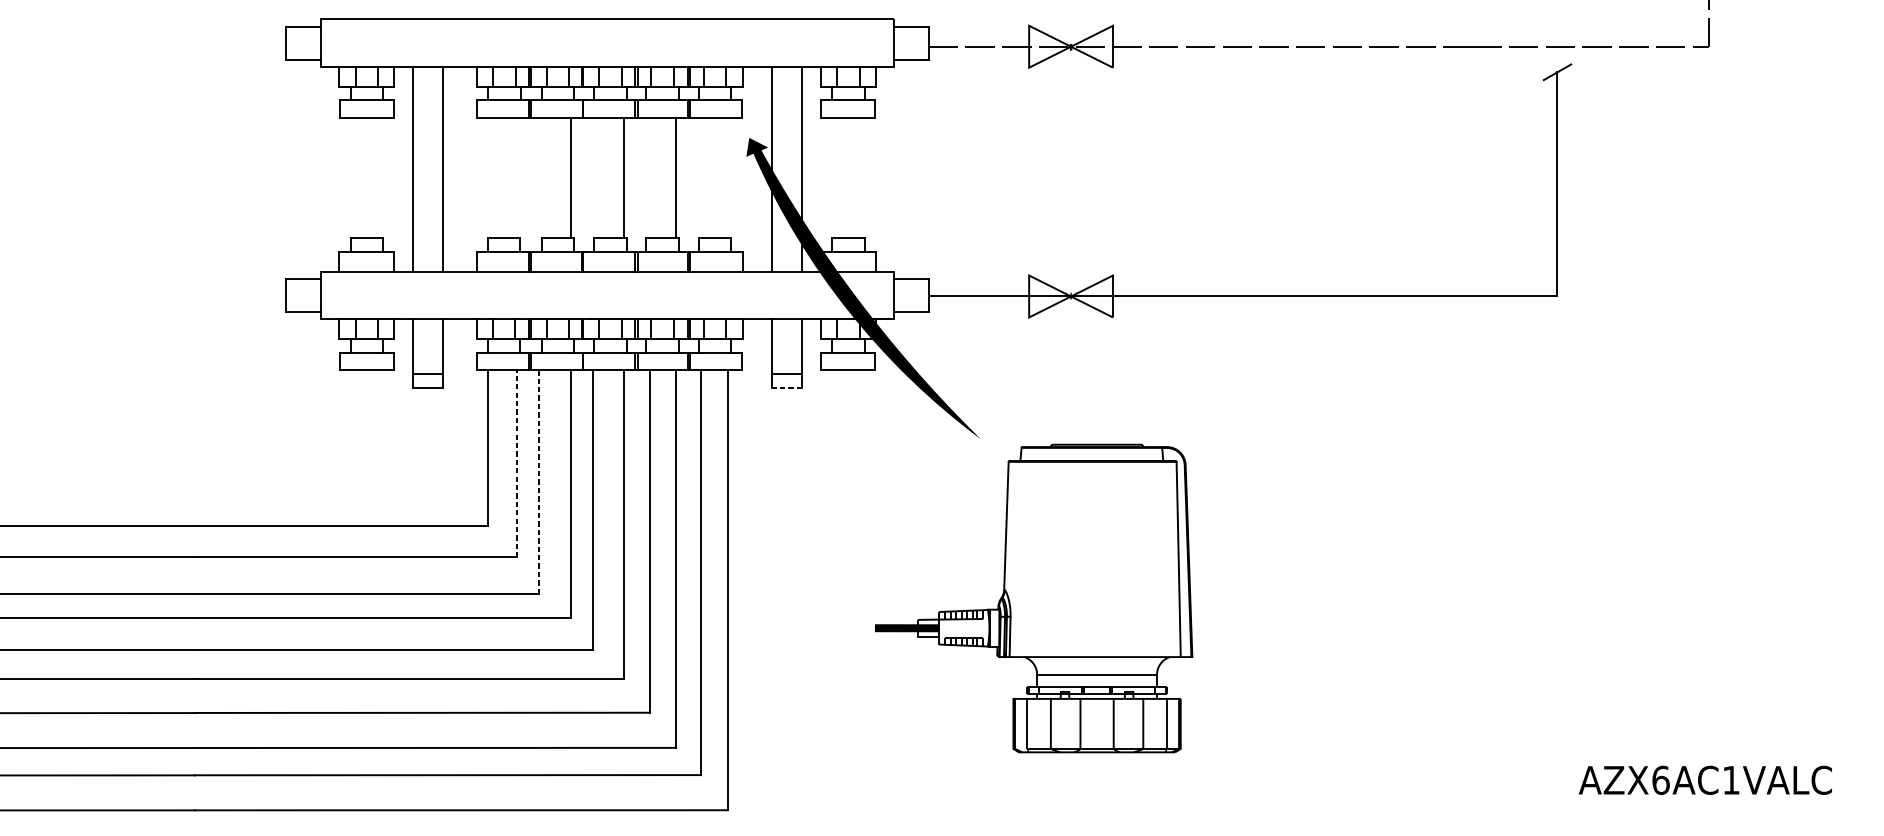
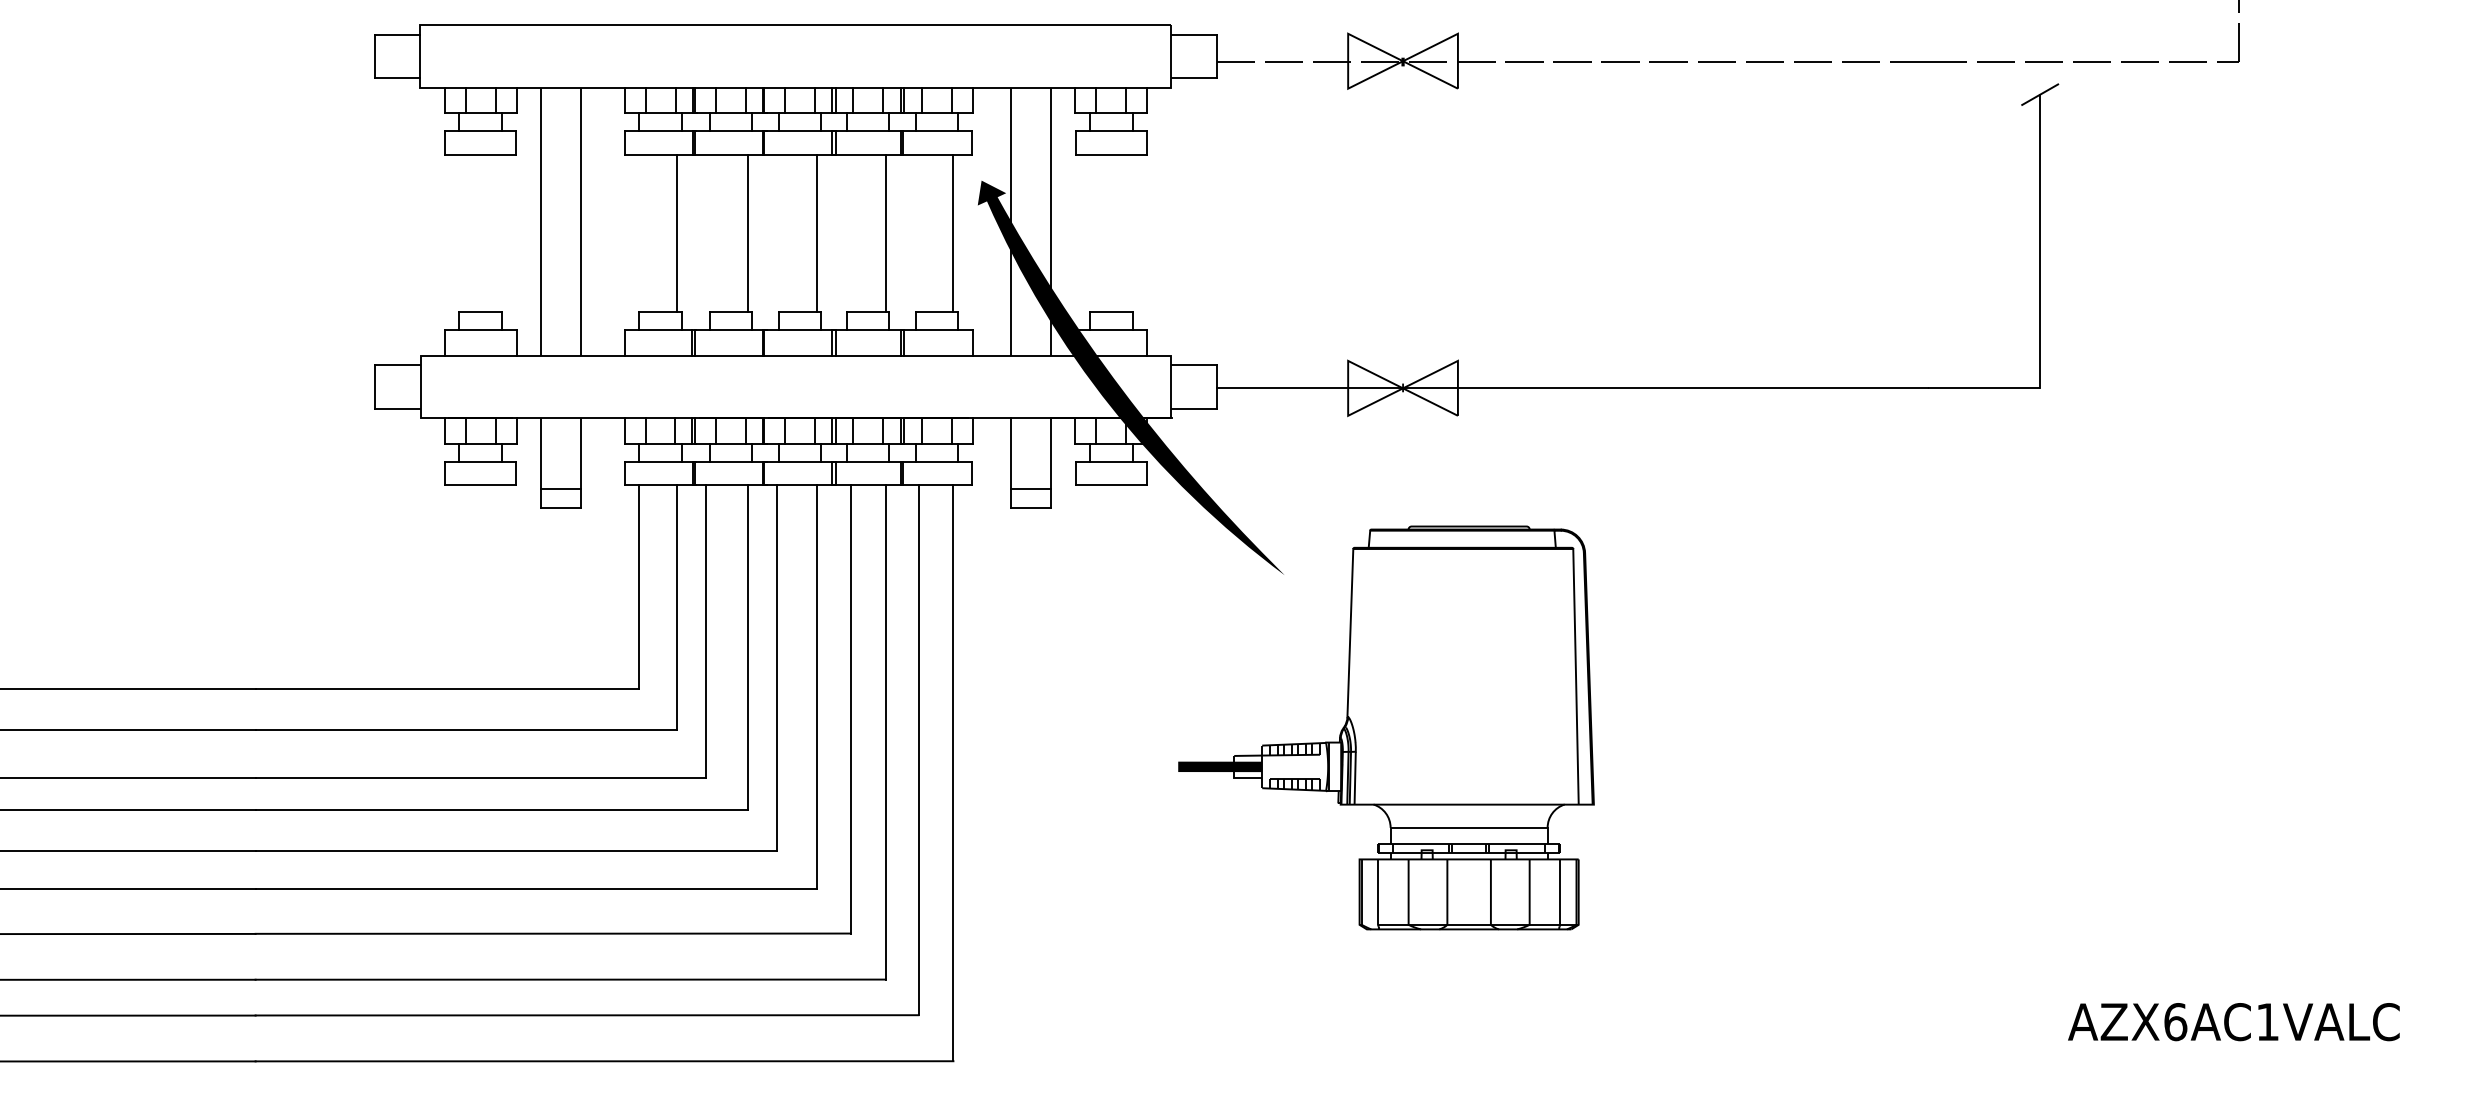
line: (517, 178) -> (677, 233), added
line: (727, 178) -> (953, 233), added
line: (786, 387) -> (1030, 507), dashed -> solid
line: (517, 463) -> (677, 607), dashed -> solid
line: (539, 482) -> (706, 631), dashed -> solid
part: (1034, 598) -> (1386, 727), moved

